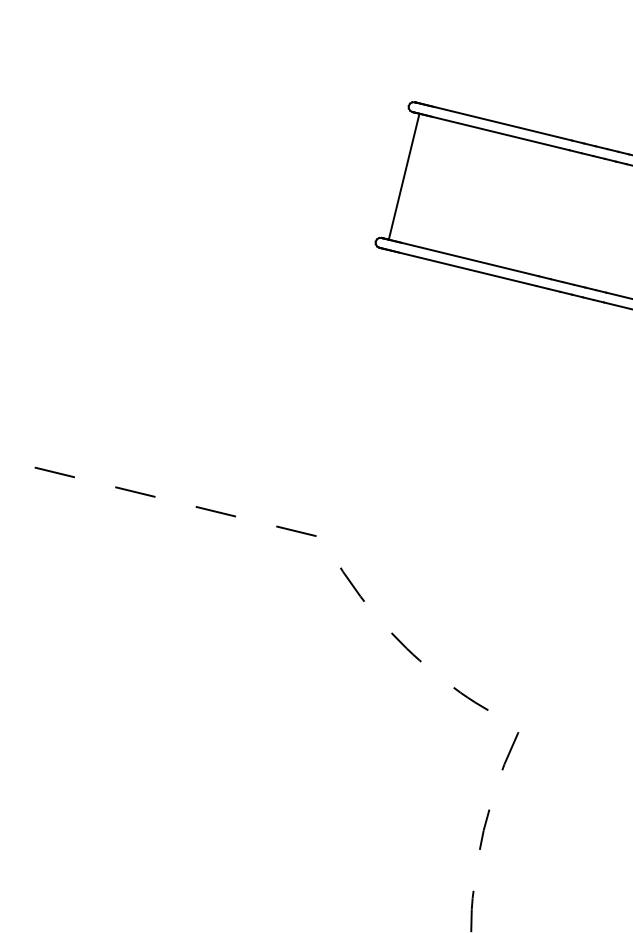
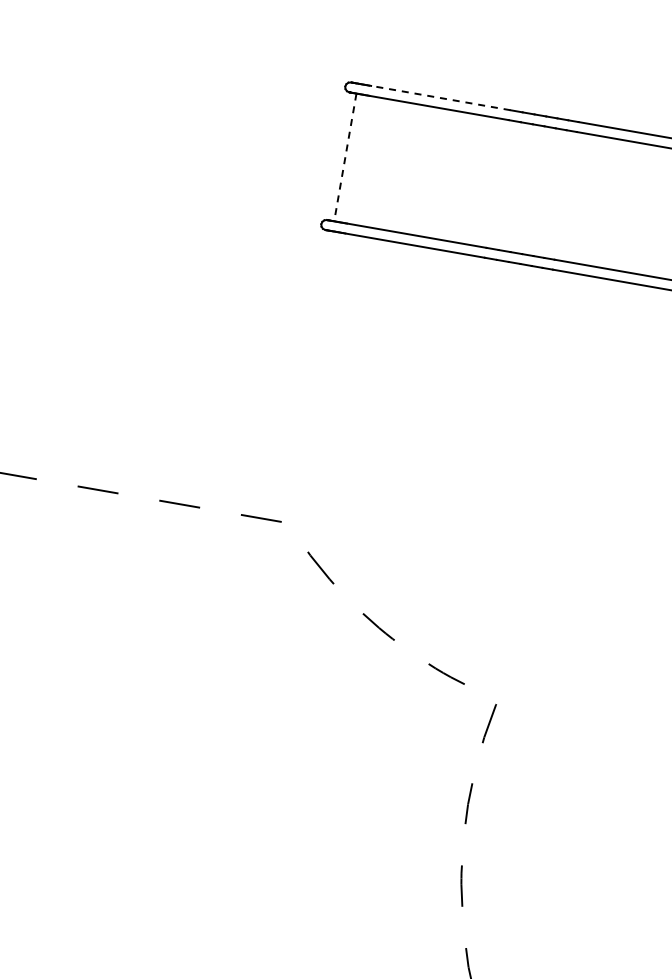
line: (502, 124) -> (440, 98), solid -> dashed
line: (404, 176) -> (345, 157), solid -> dashed

